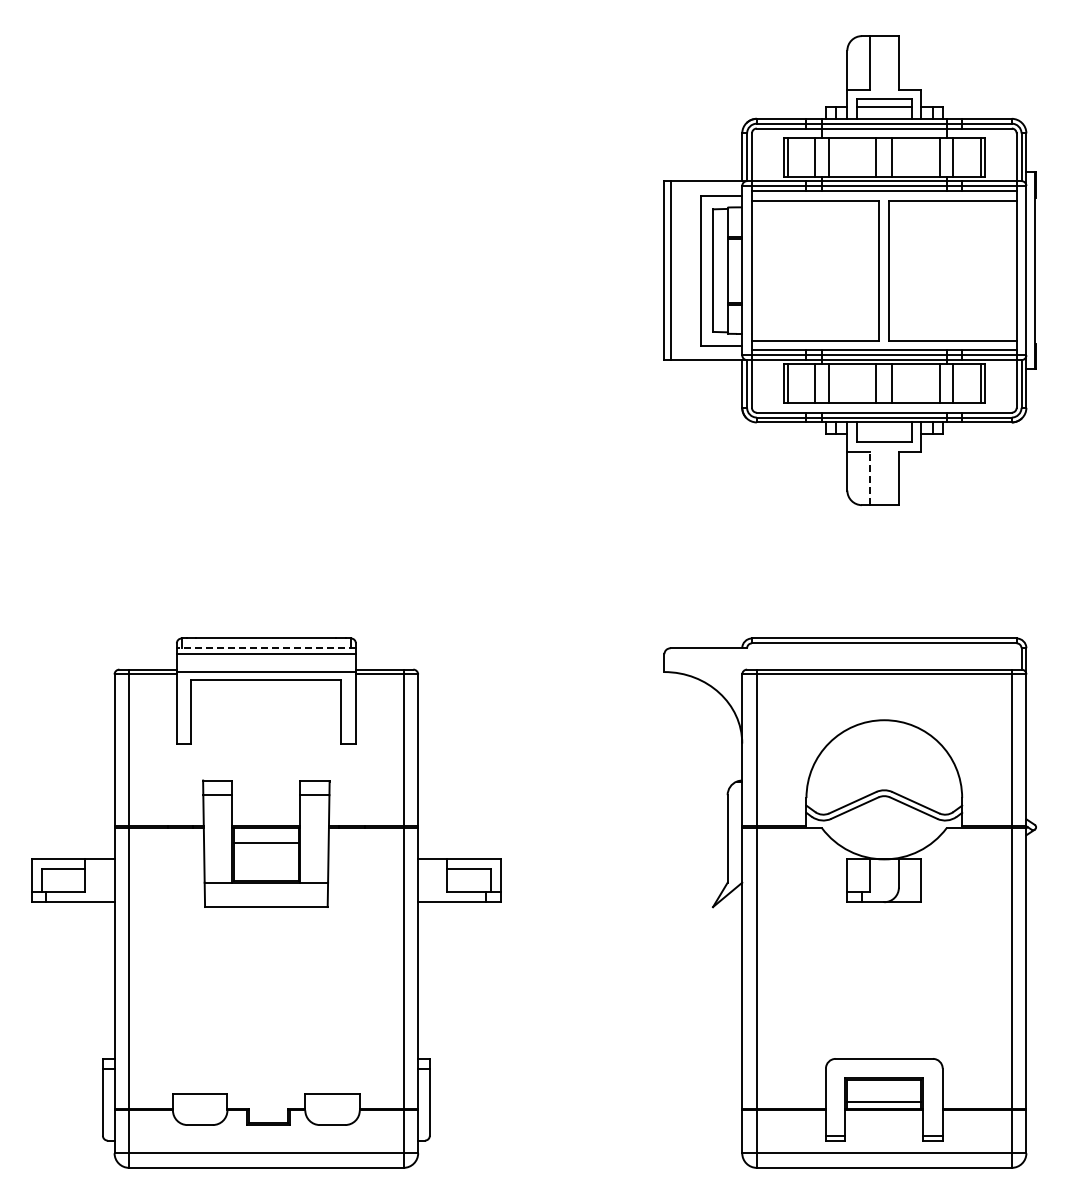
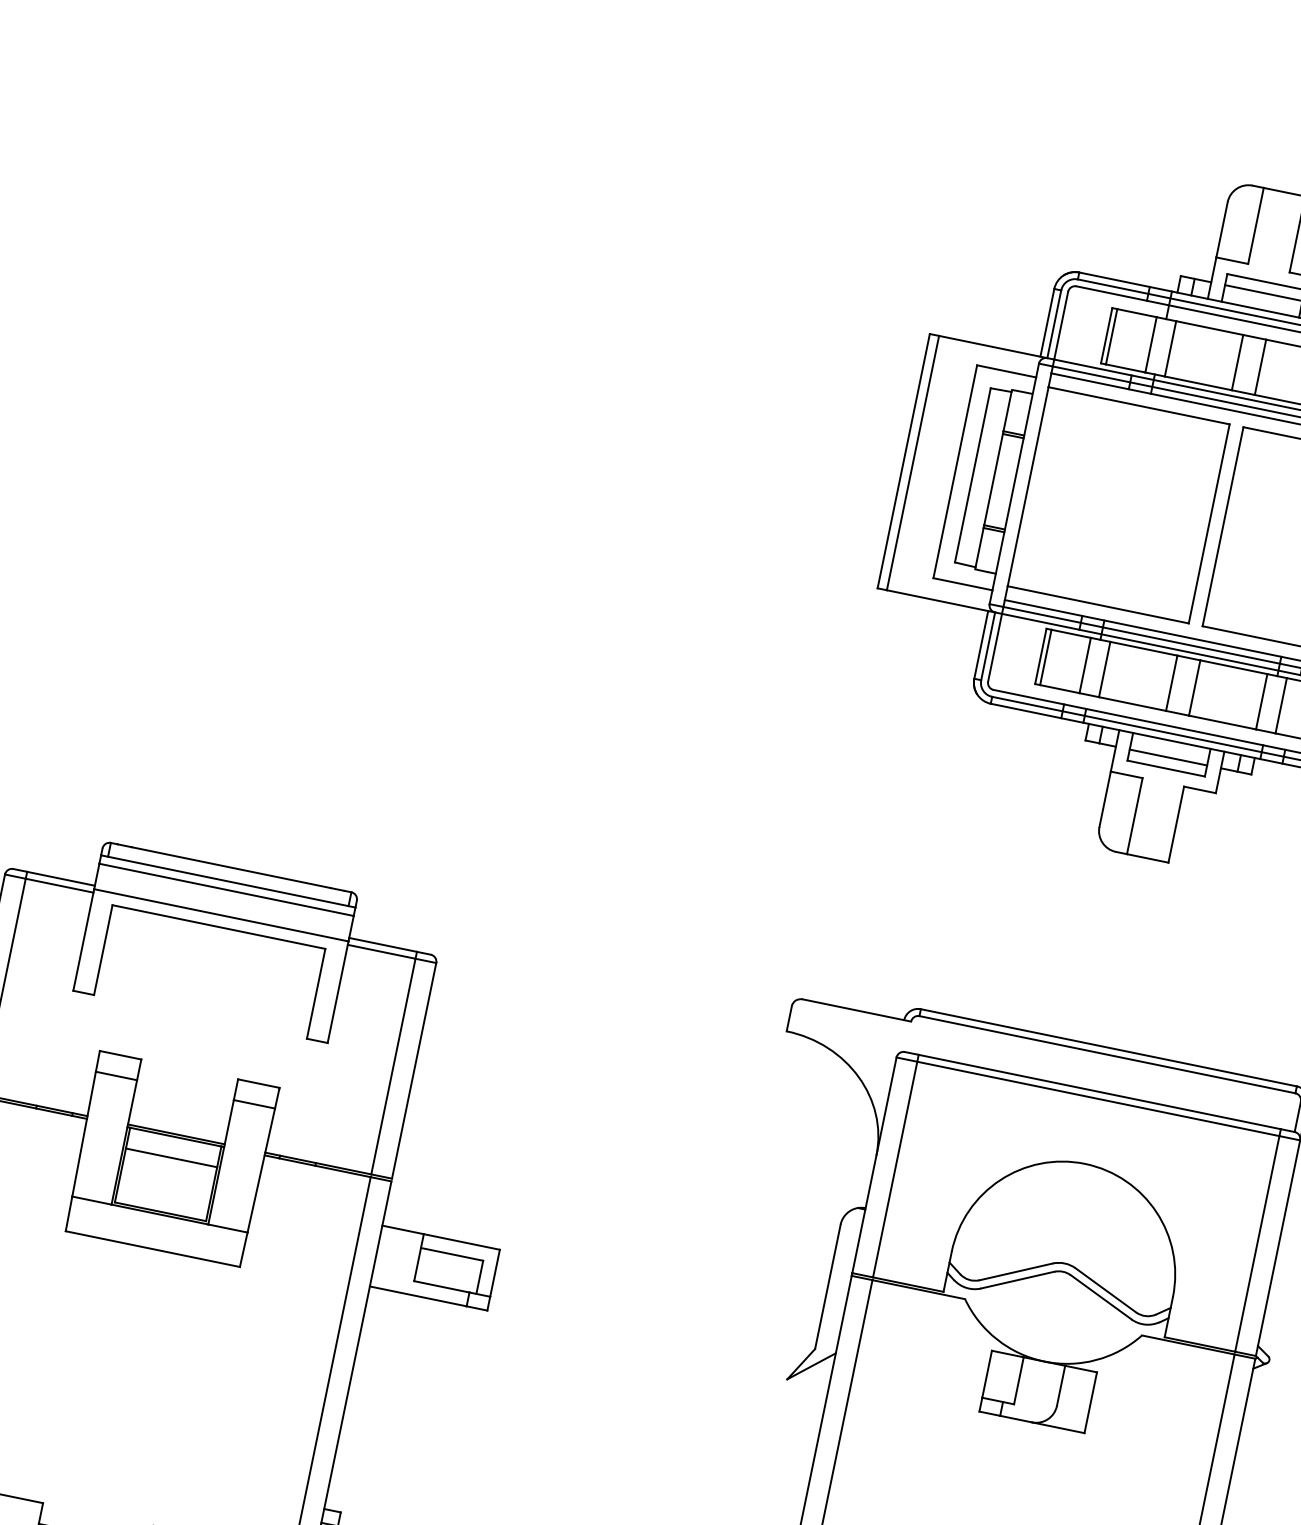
line: (884, 434) -> (1168, 758), added
line: (869, 478) -> (1134, 816), dashed -> solid
line: (266, 648) -> (228, 881), dashed -> solid

